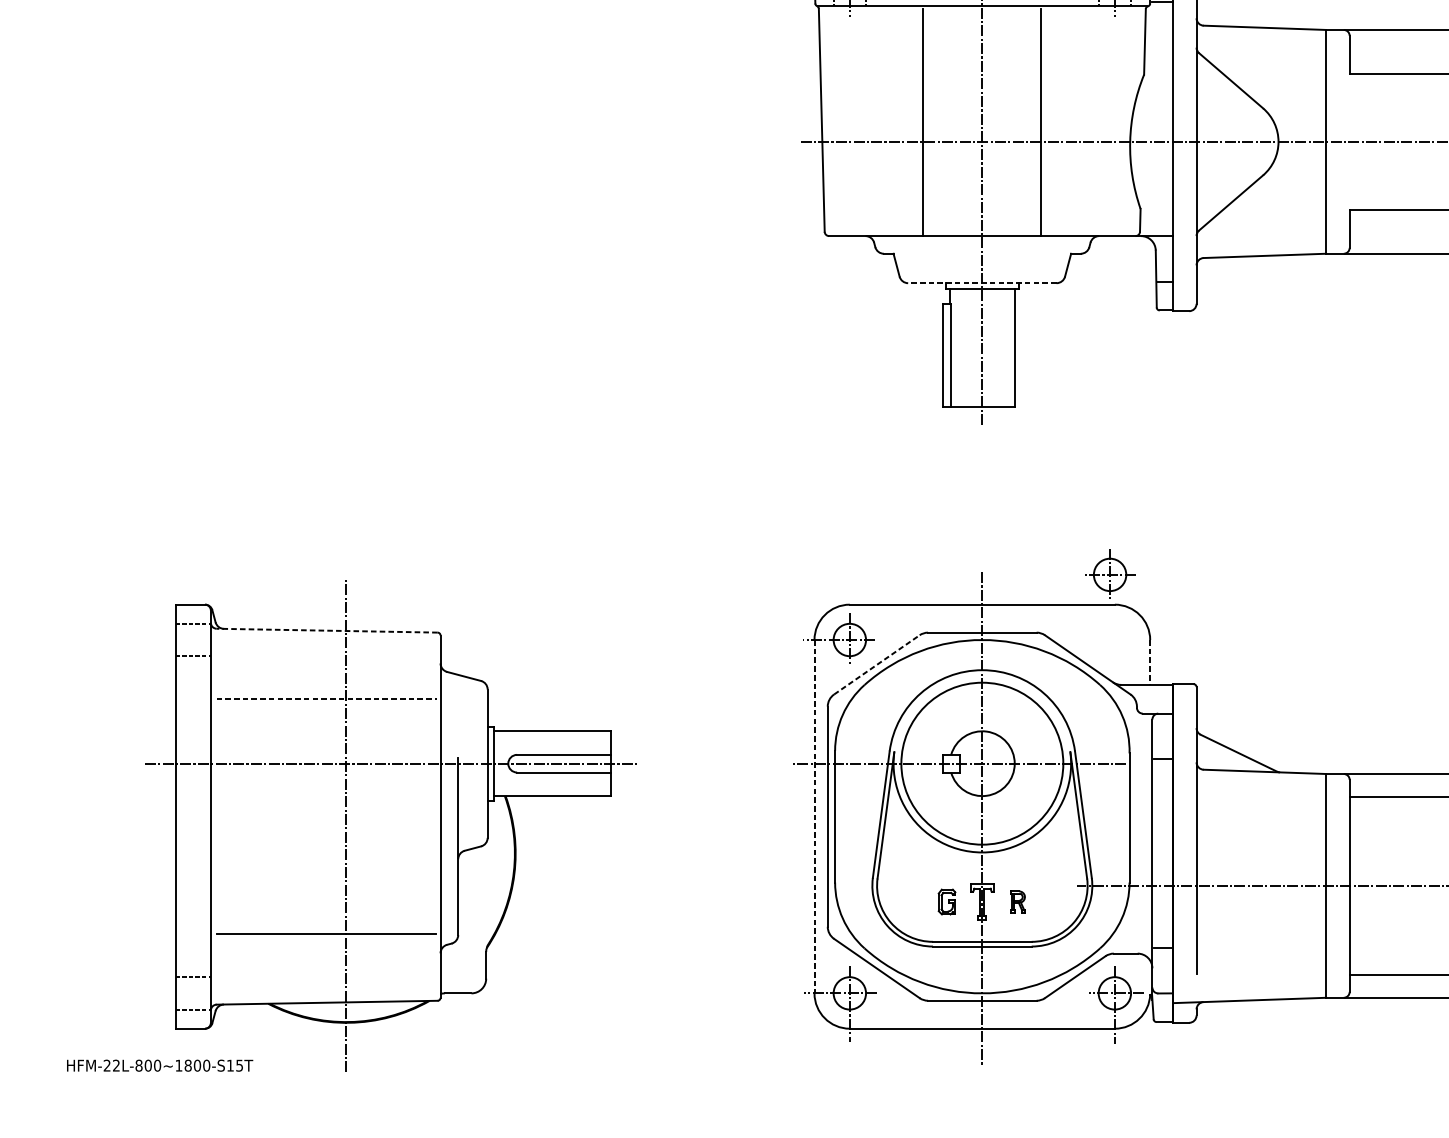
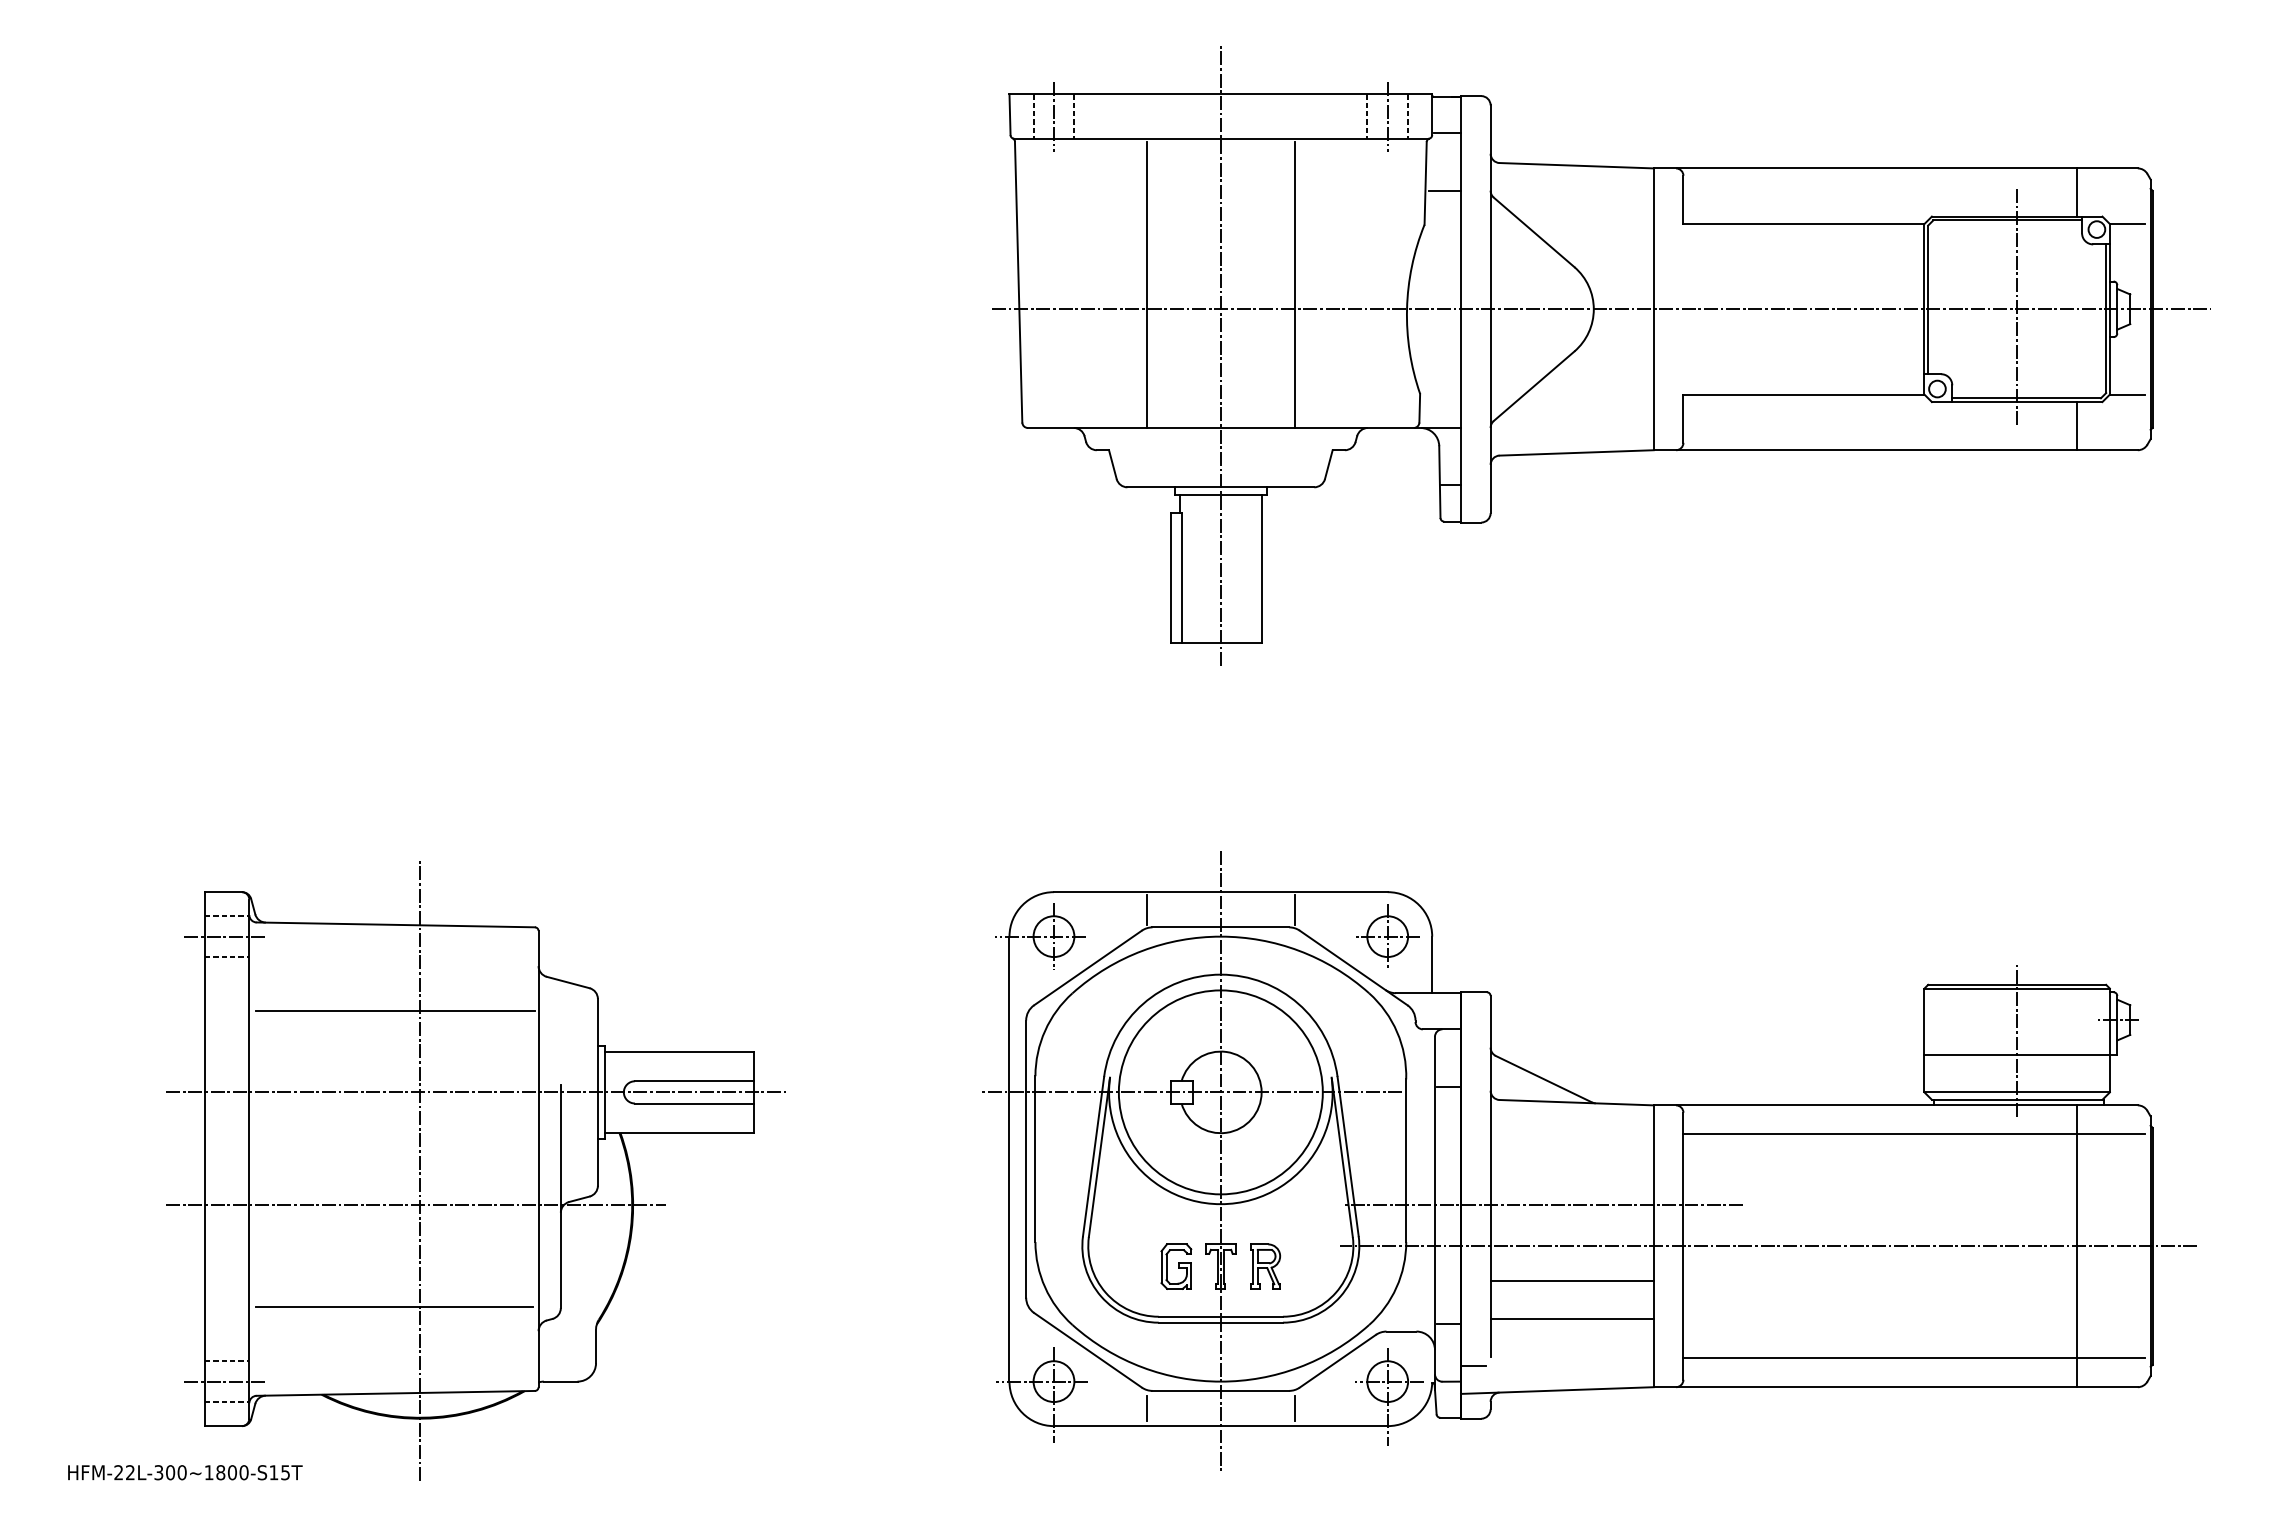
line: (1159, 47) -> (1444, 190), added
line: (982, 283) -> (1220, 487), dashed -> solid
part: (1109, 573) -> (1387, 935), moved
line: (923, 618) -> (1146, 909), added
line: (1041, 618) -> (1295, 909), added
line: (326, 630) -> (395, 924), dashed -> solid
line: (192, 639) -> (226, 936), added
line: (1150, 662) -> (1432, 965), dashed -> solid
line: (877, 664) -> (1088, 967), dashed -> solid
line: (327, 698) -> (396, 1010), dashed -> solid
line: (814, 816) -> (1009, 1159), dashed -> solid
line: (342, 853) -> (415, 1205), added
line: (1237, 853) -> (1542, 1205), added
part: (947, 901) -> (1176, 1266), size x1.43
part: (1017, 901) -> (1265, 1266), size x1.67
line: (1260, 913) -> (1571, 1281), added
line: (1260, 943) -> (1571, 1318), added
line: (1182, 980) -> (1473, 1365), added
line: (192, 993) -> (226, 1381), added
line: (923, 1014) -> (1146, 1408), added
line: (1041, 1014) -> (1295, 1408), added
text: (138, 1065) -> (158, 1472), HFM-22L-800~1800-S15T -> HFM-22L-300~1800-S15T

